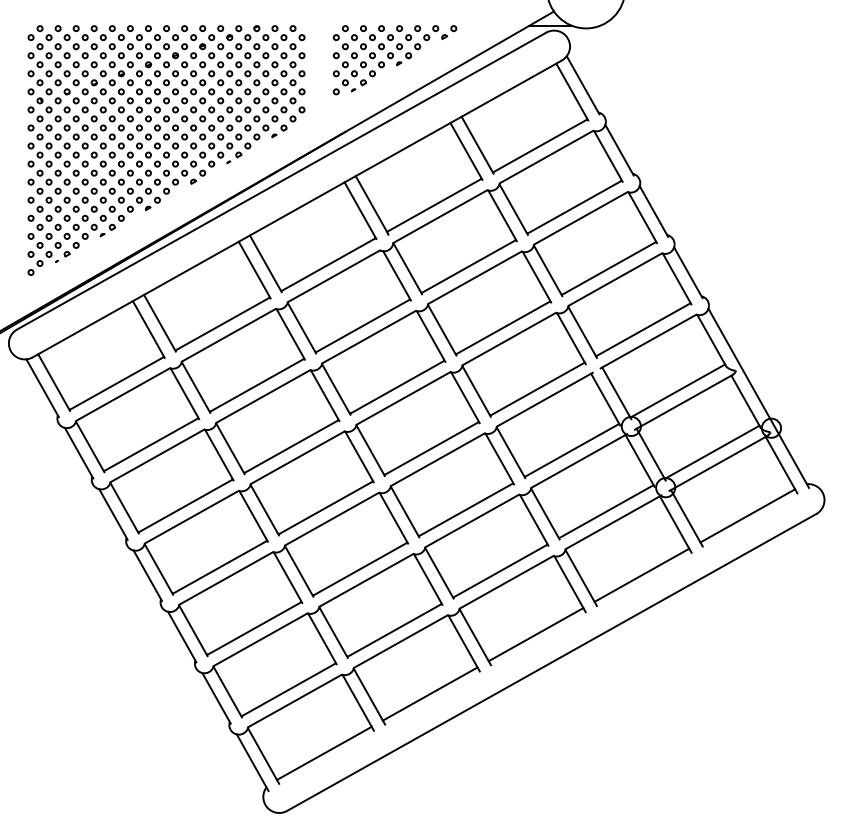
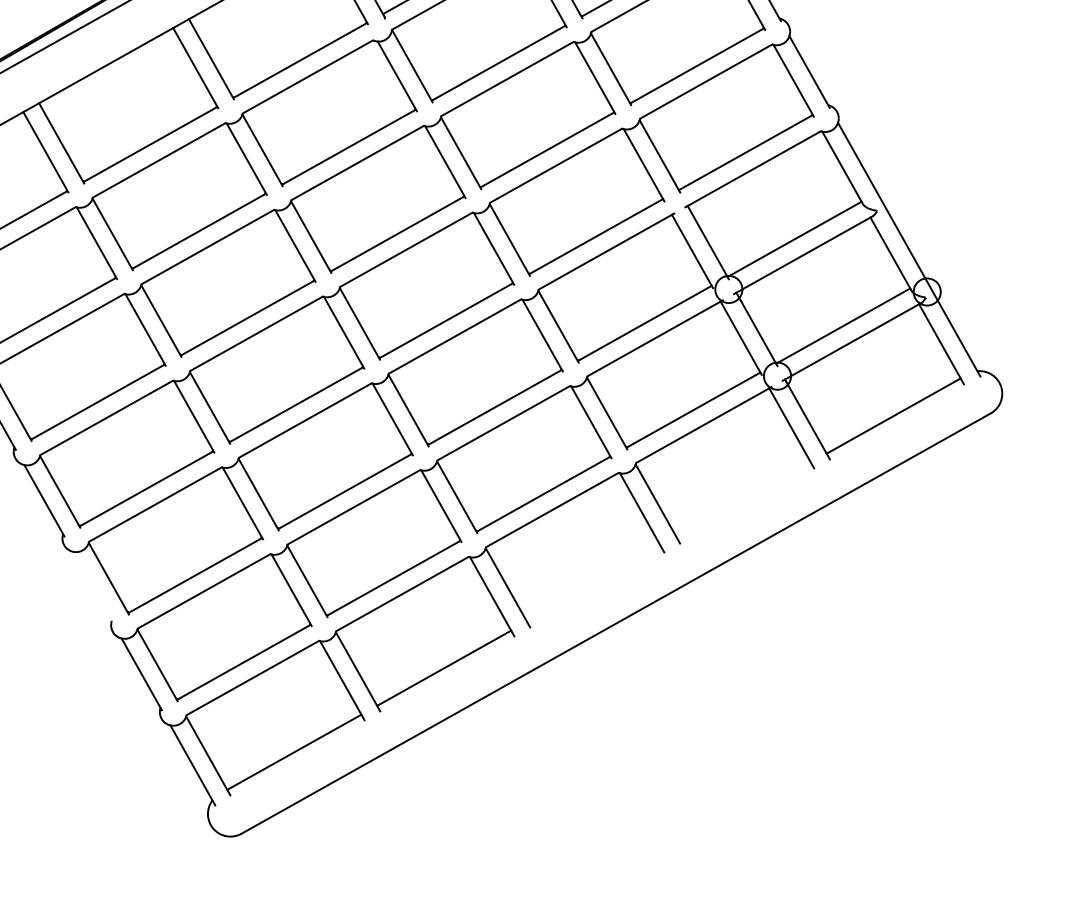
line: (641, 574) -> (743, 499), removed
line: (535, 634) -> (593, 583), removed
line: (182, 636) -> (93, 586), removed

